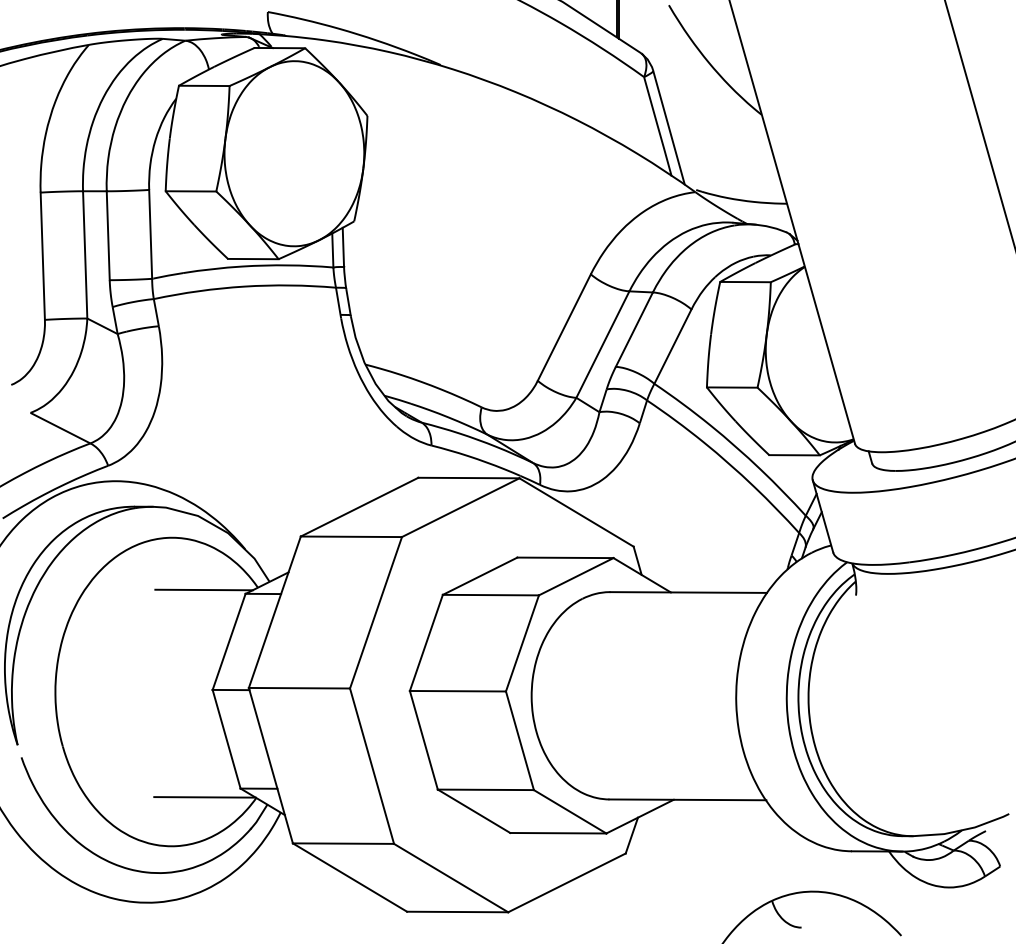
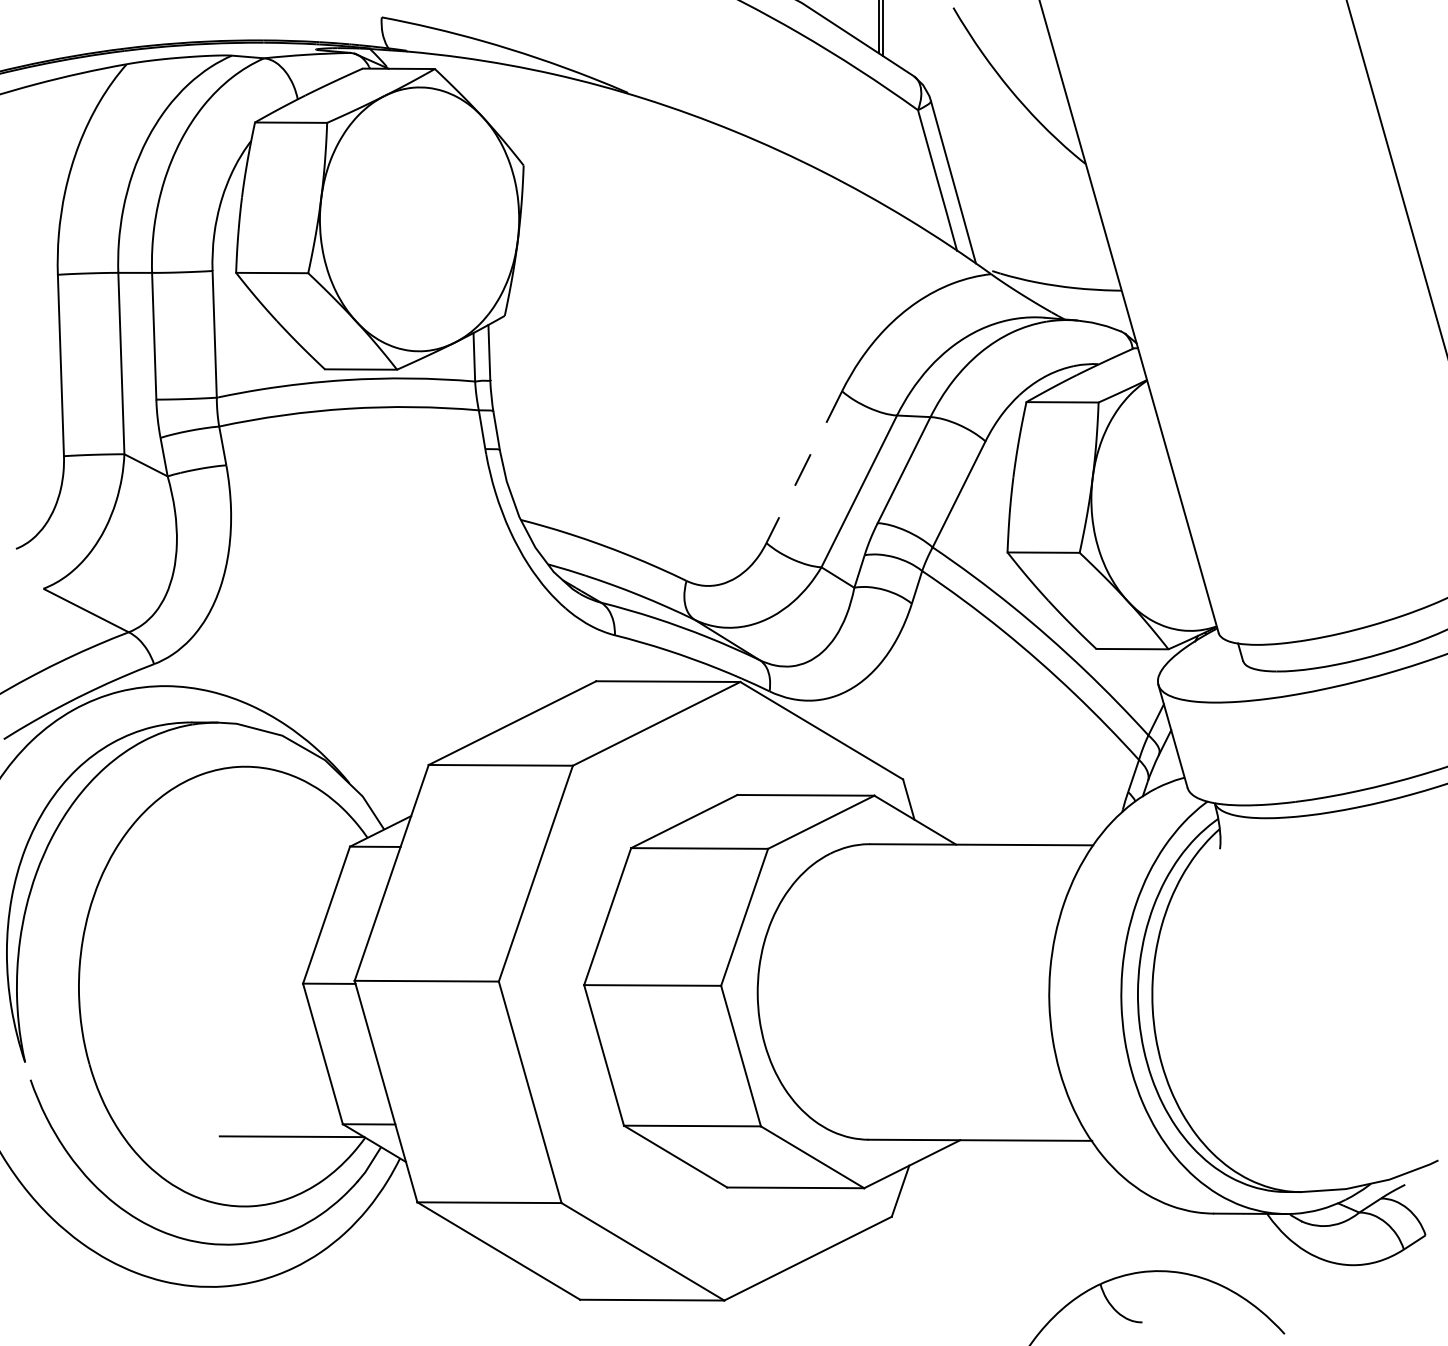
line: (564, 327) -> (804, 467), solid -> dashed
line: (203, 589) -> (290, 840), removed

